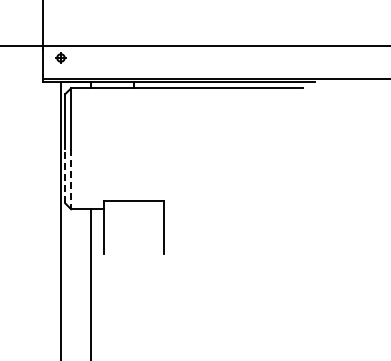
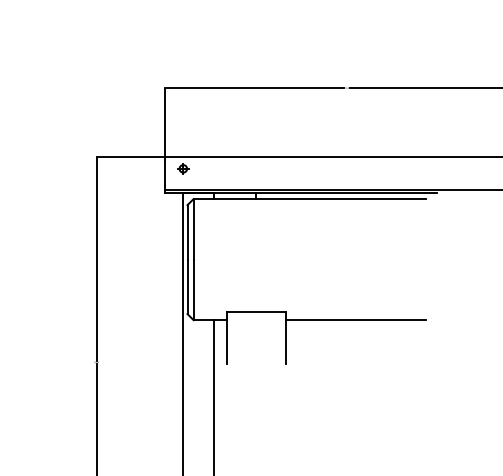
line: (65, 175) -> (187, 286), dashed -> solid
line: (71, 179) -> (193, 290), dashed -> solid
line: (233, 209) -> (355, 320), added

